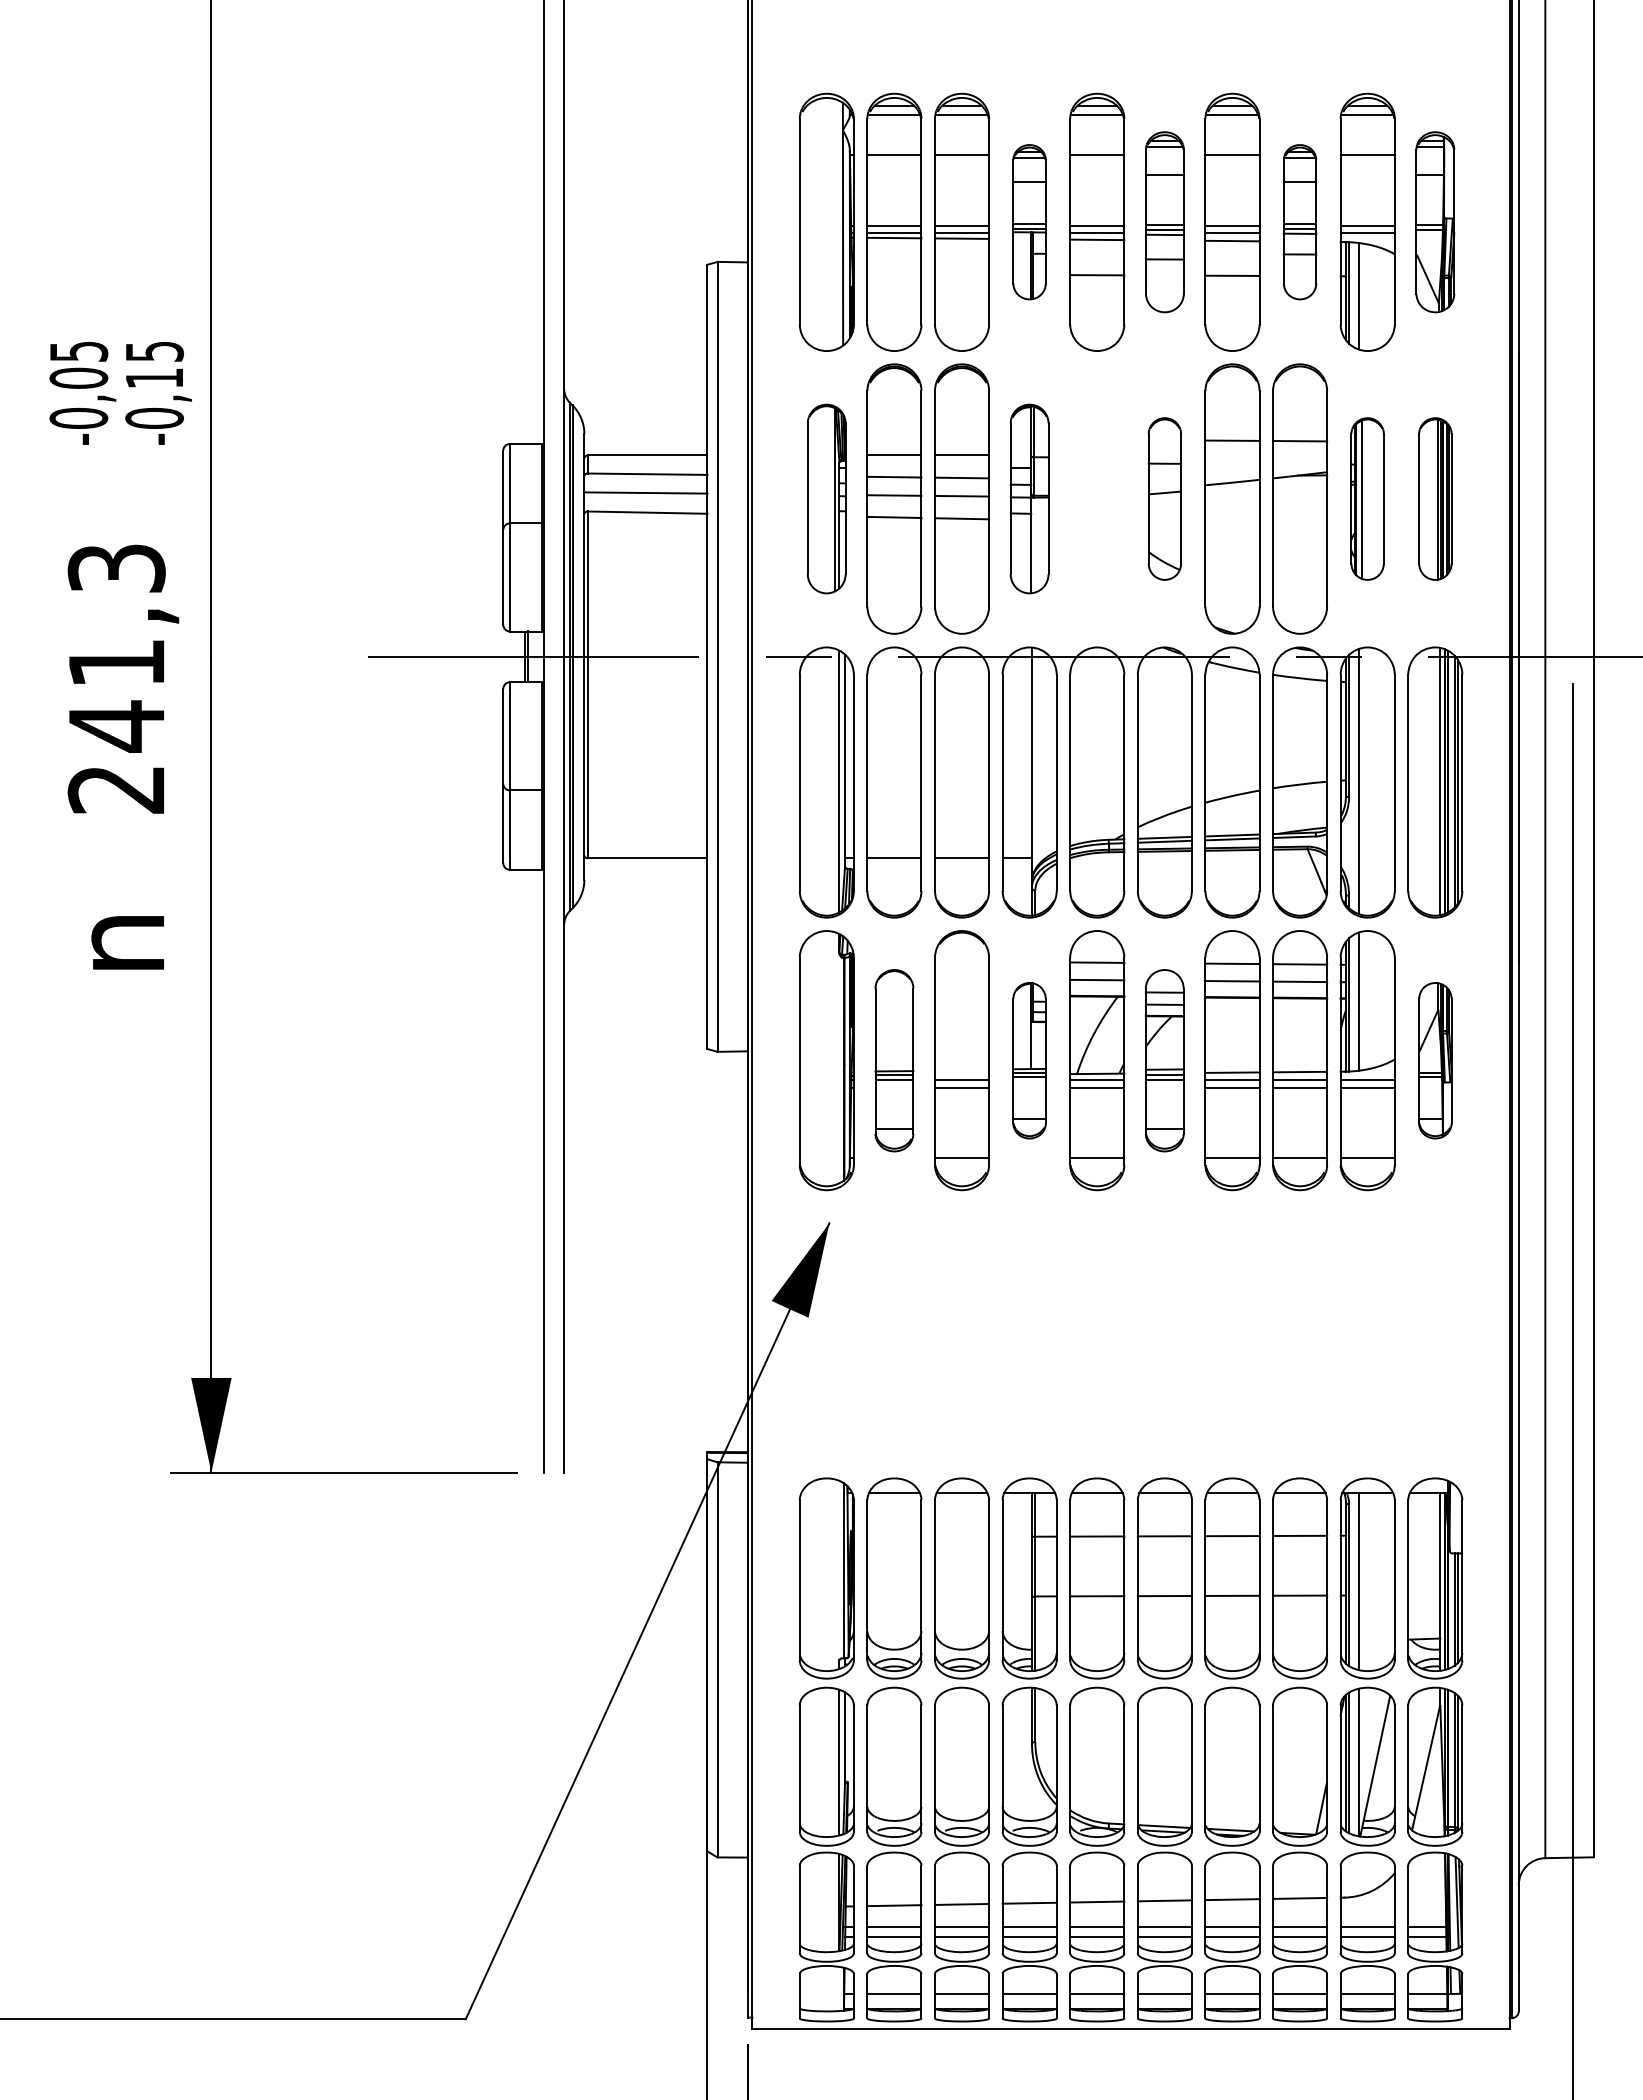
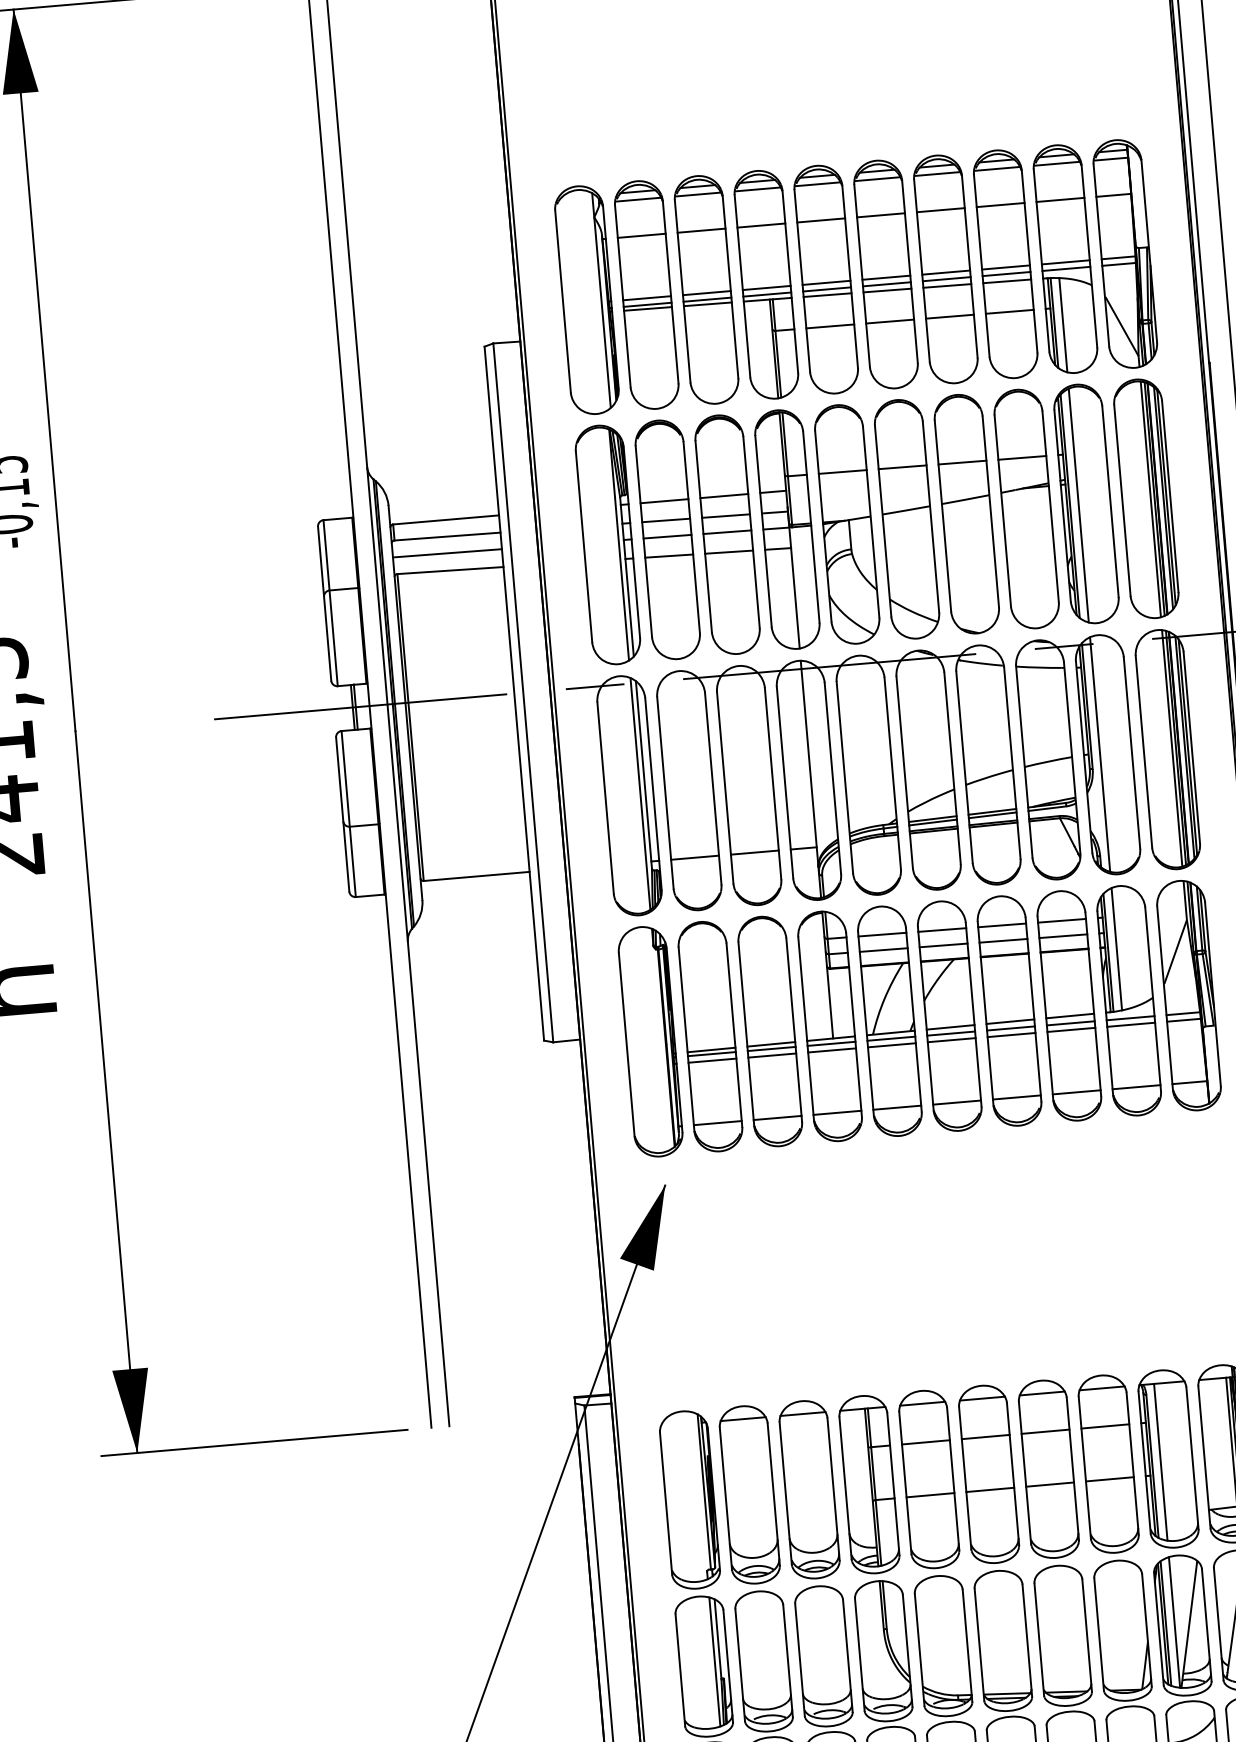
part: (1029, 221) -> (766, 284), size x1.67
part: (1164, 221) -> (885, 273), size x1.43
part: (1299, 221) -> (1005, 263), size x1.67
part: (1435, 221) -> (1125, 253), size x1.43
part: (826, 498) -> (607, 544), size x1.43
part: (1029, 498) -> (787, 529), size x1.43
part: (1097, 498) -> (847, 523), added
part: (1164, 498) -> (906, 518), size x1.67
part: (1367, 498) -> (1086, 503), size x1.67
part: (1435, 498) -> (1146, 498), size x1.67
part: (894, 1060) -> (710, 1036), size x1.43
part: (1029, 1060) -> (829, 1026), size x1.67
part: (1164, 1060) -> (949, 1016), size x1.43
part: (1435, 1060) -> (1189, 995), size x1.67
line: (962, 1074) -> (771, 1043), added

